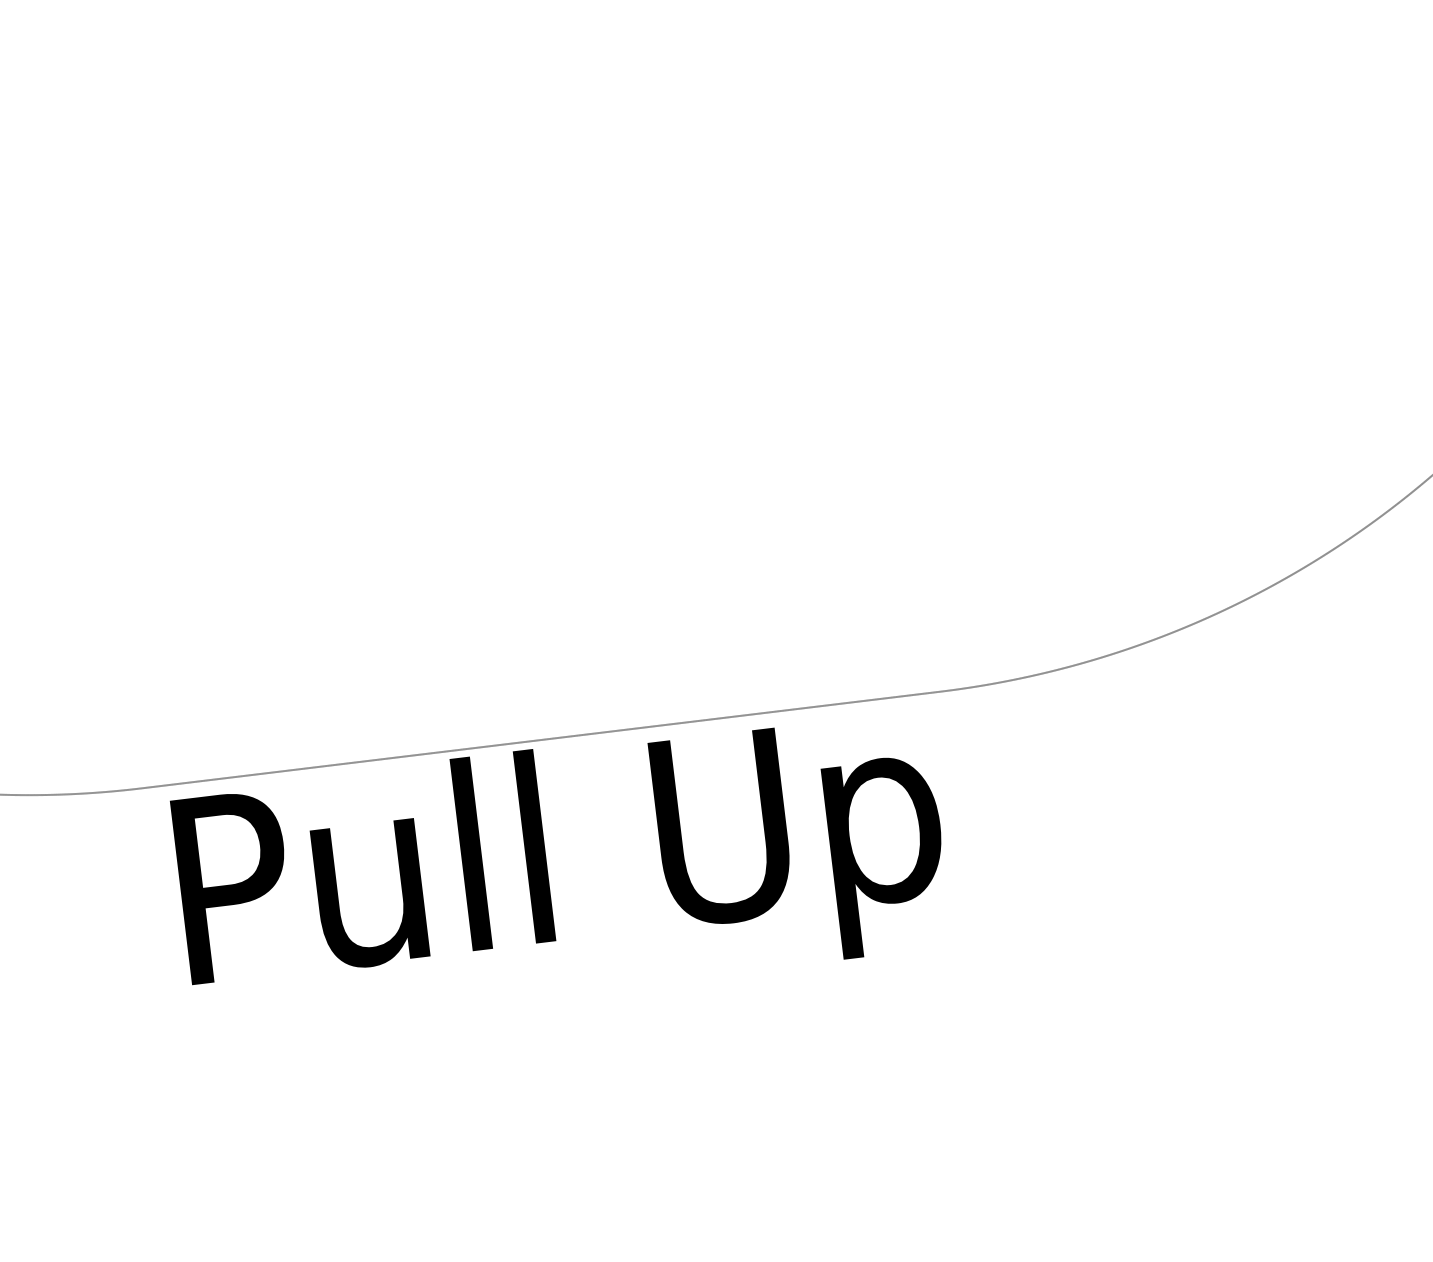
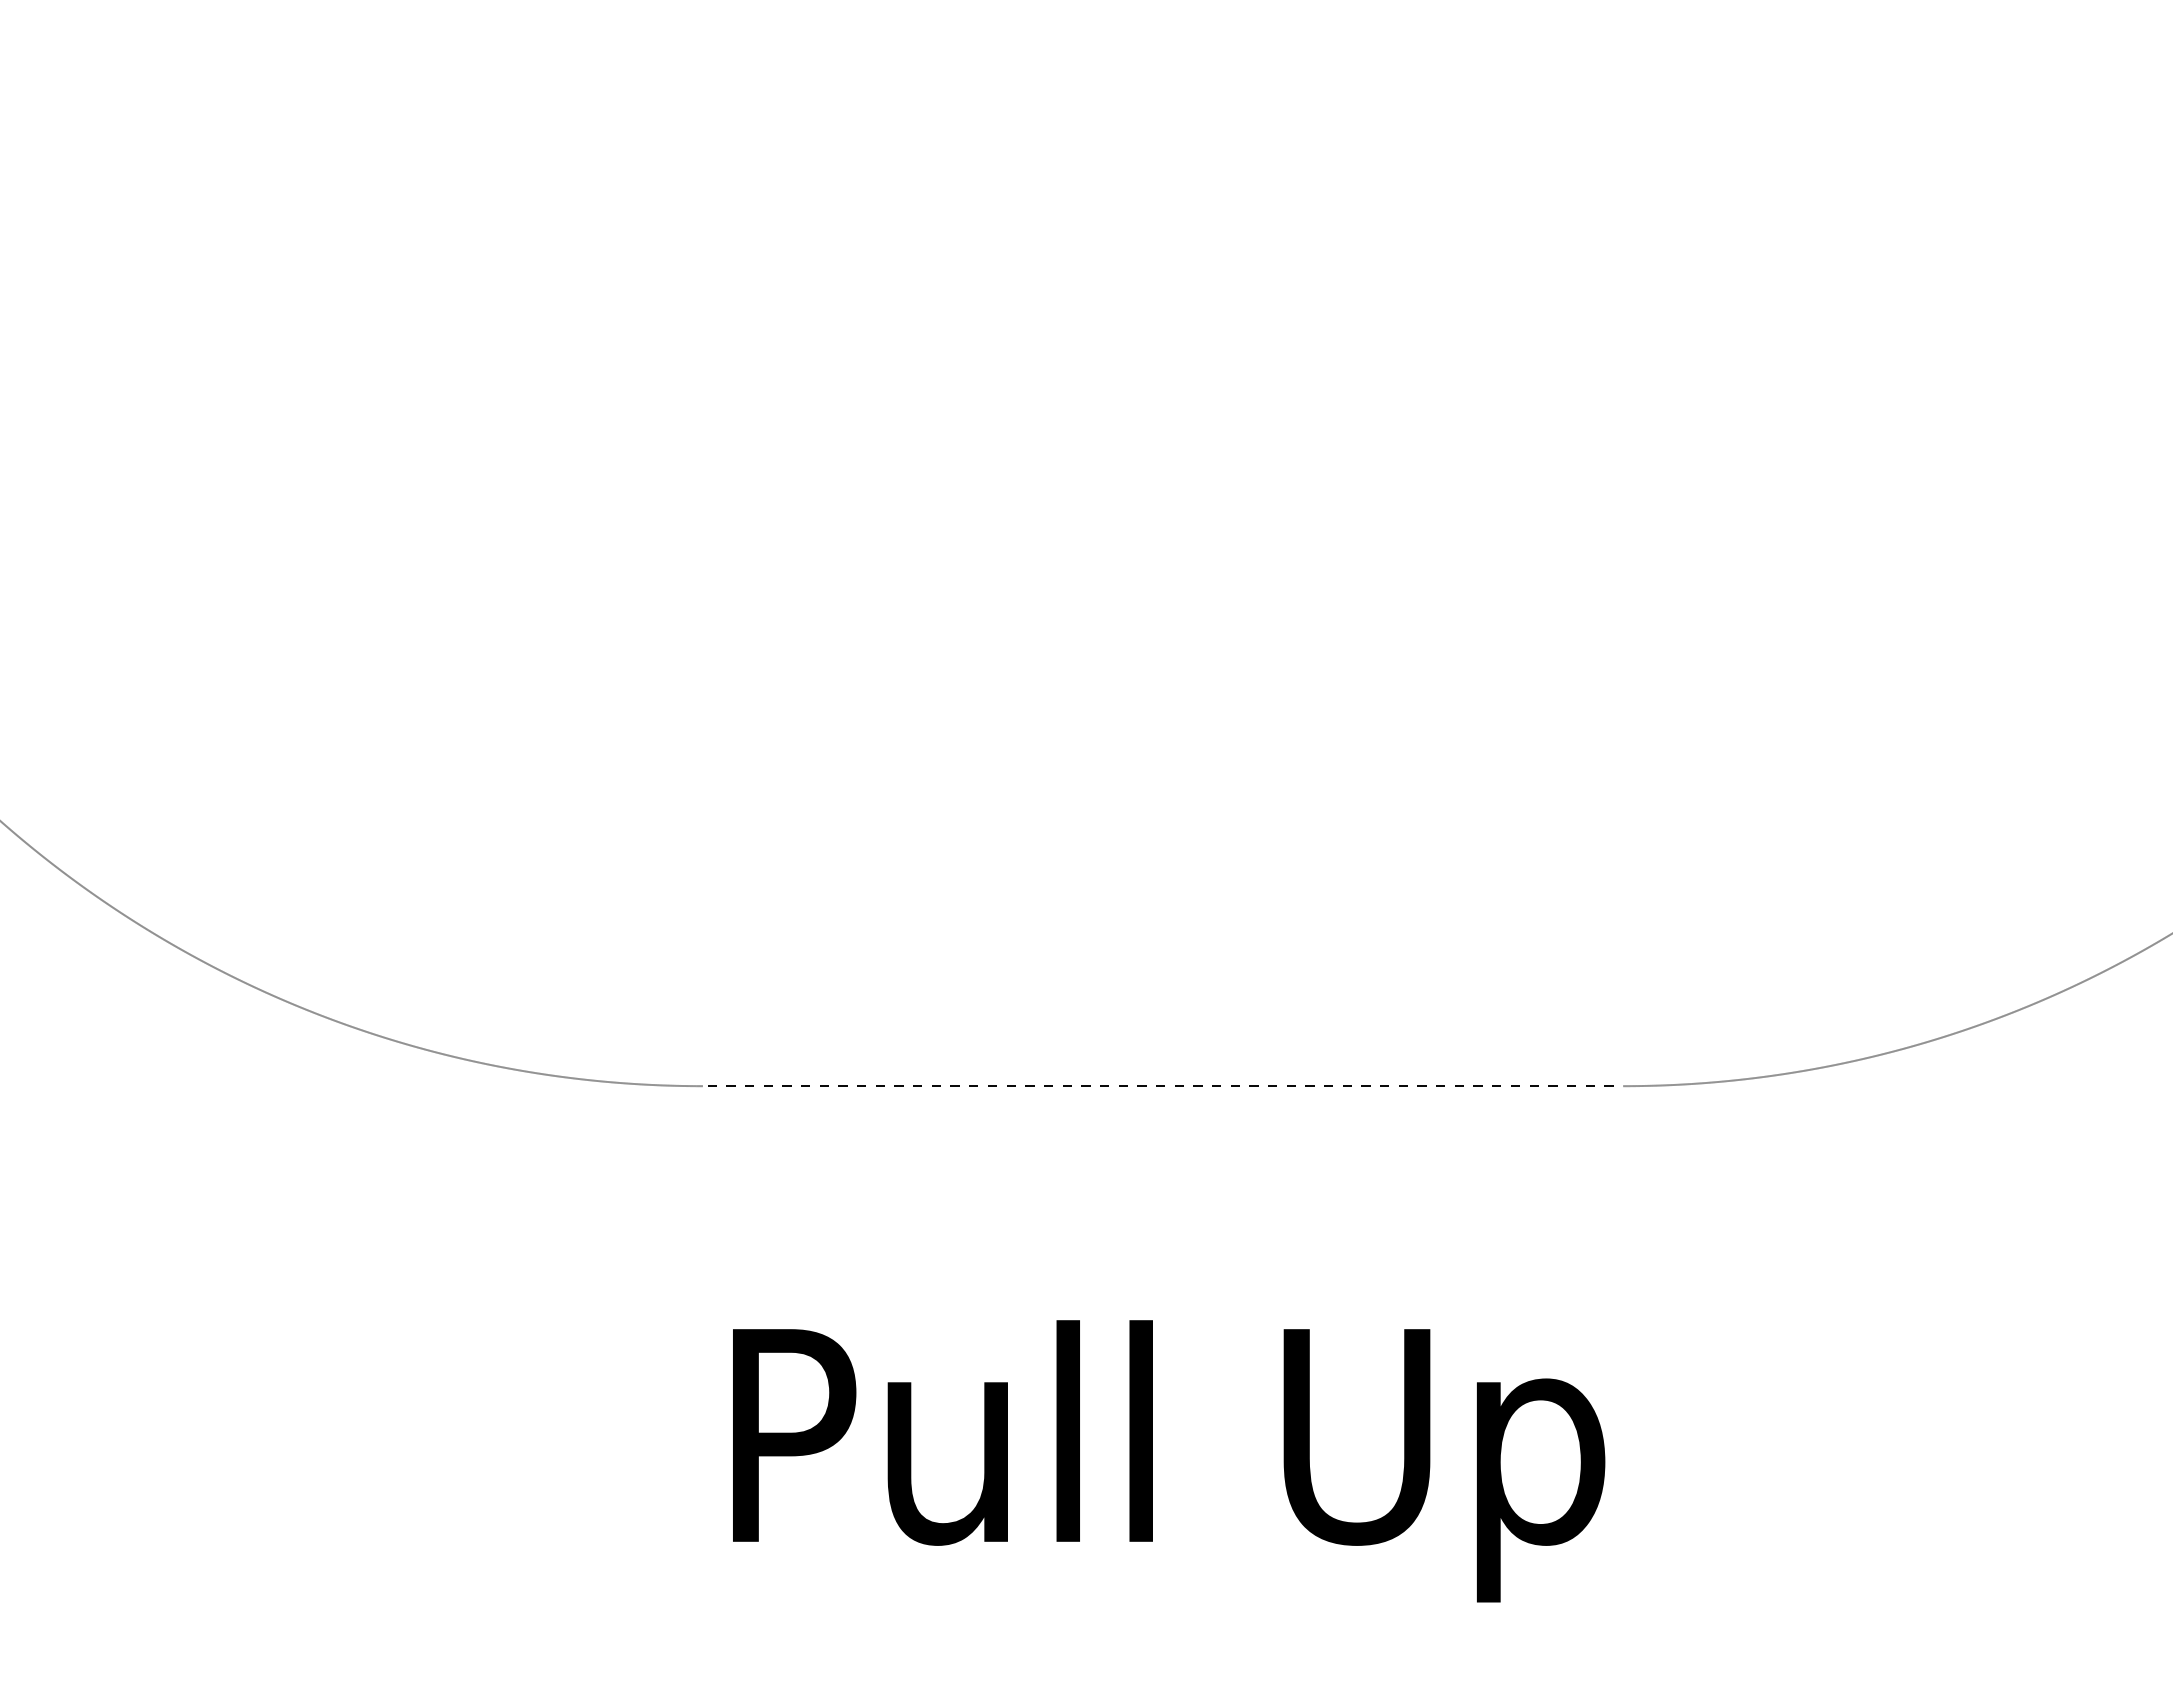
text: (562, 869) -> (1169, 1461), moved

